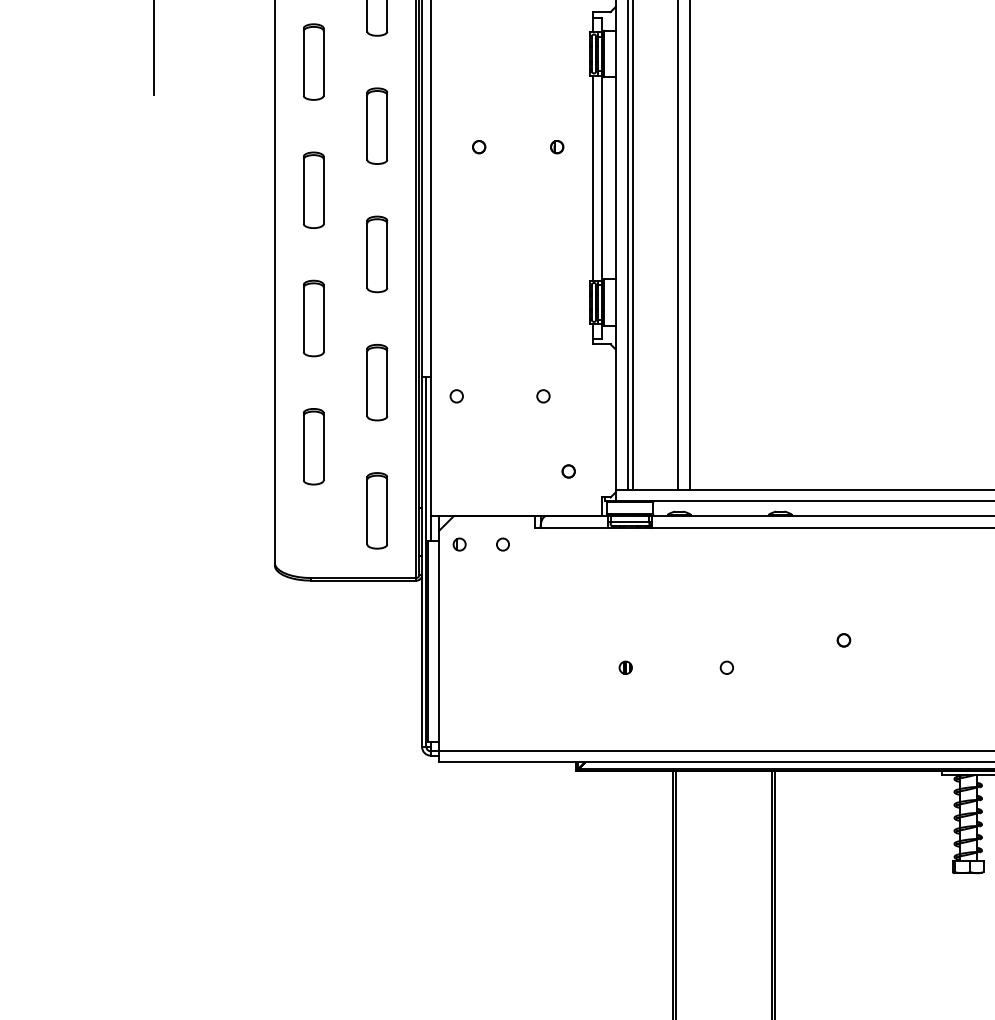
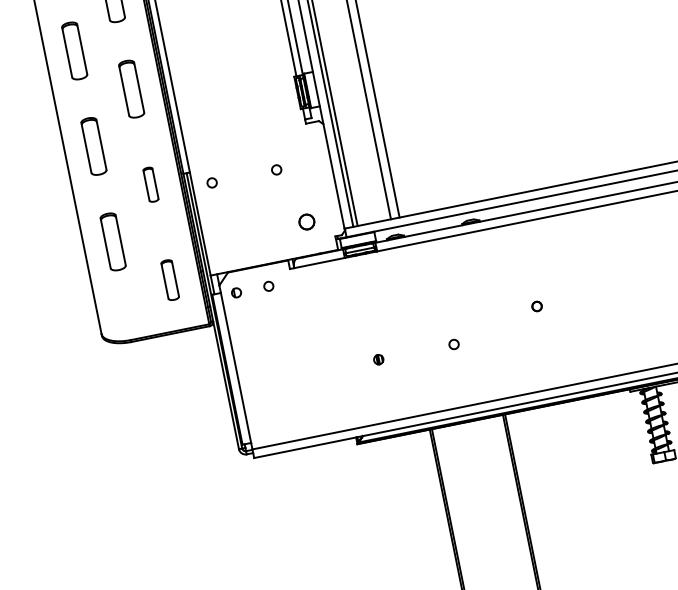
part: (377, 382) -> (151, 184), size x0.6
circle: (568, 471) -> (306, 222), size x1.6
part: (377, 510) -> (170, 279), size x0.7

